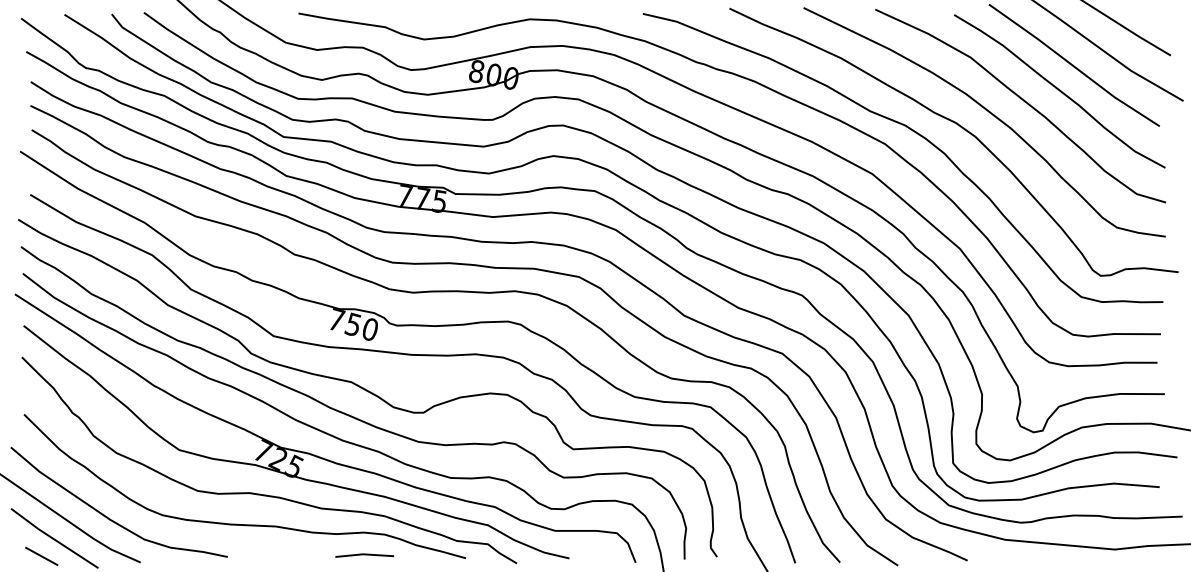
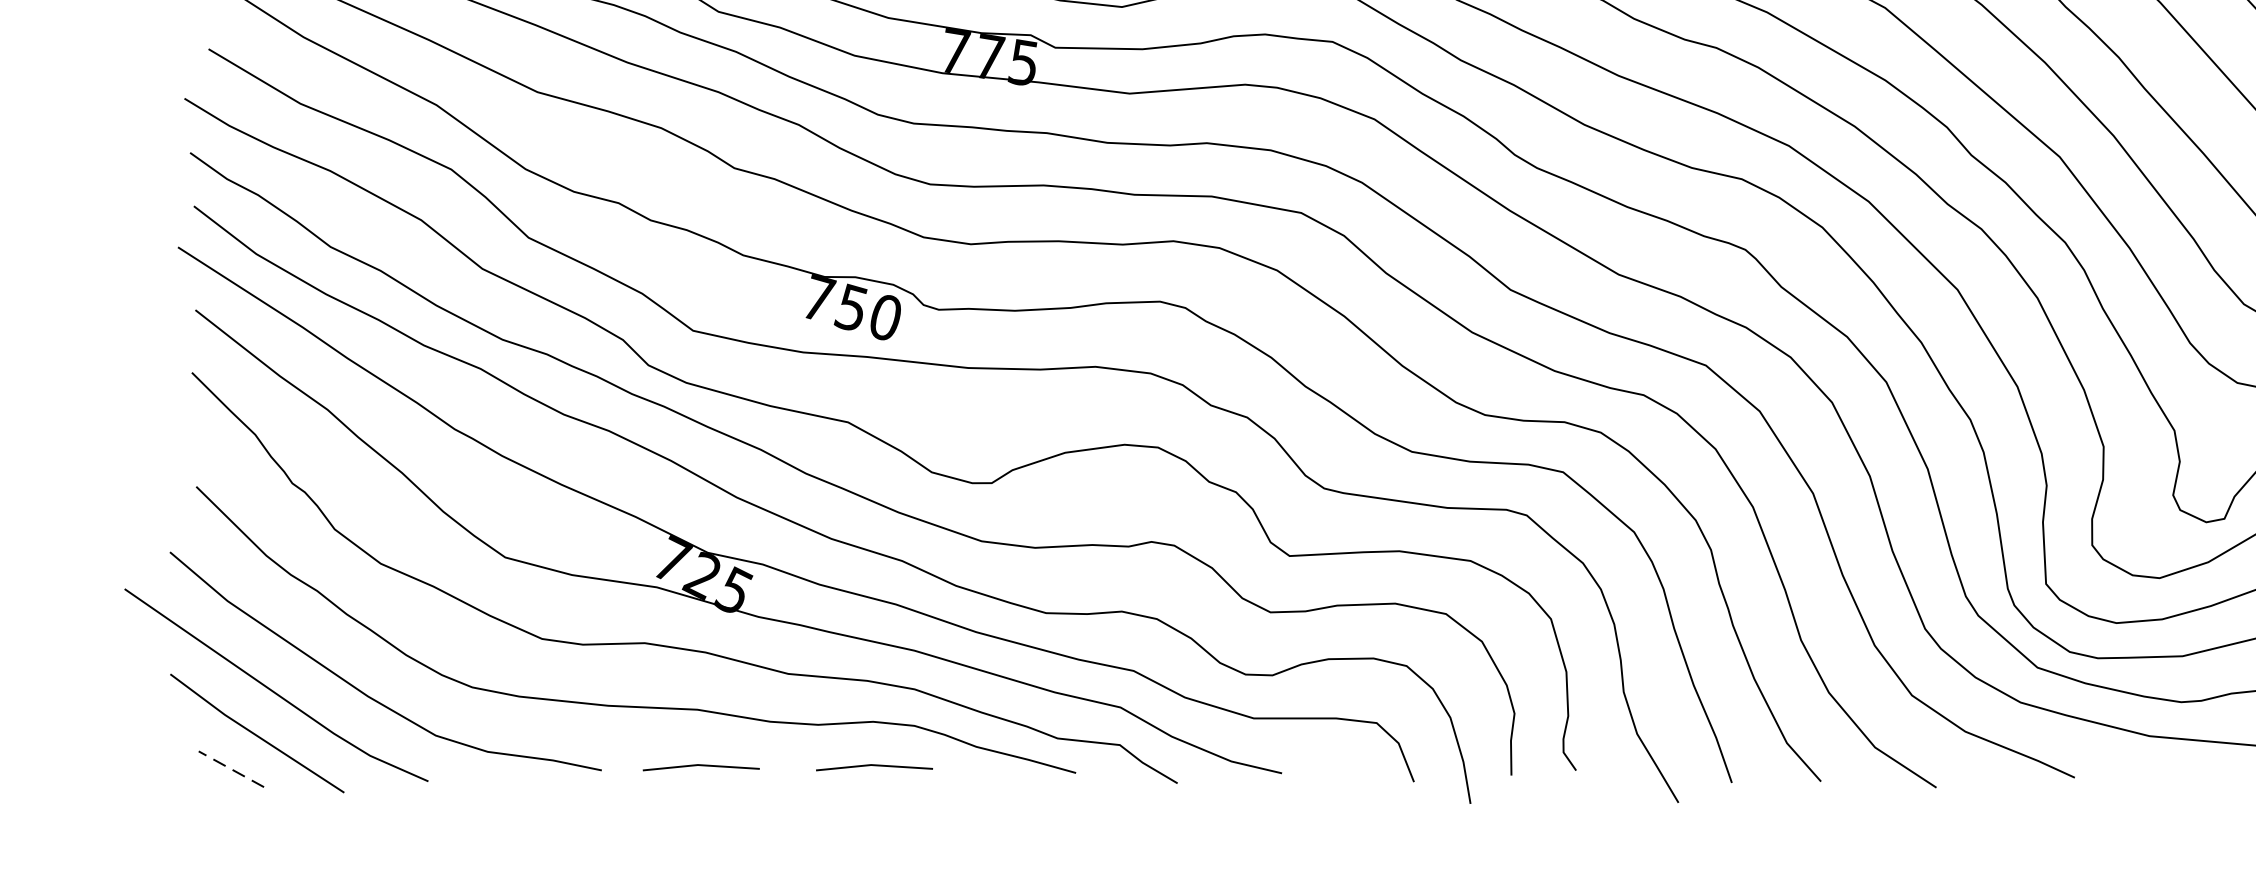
line: (277, 555) -> (700, 767), added
line: (41, 556) -> (230, 769), solid -> dashed

